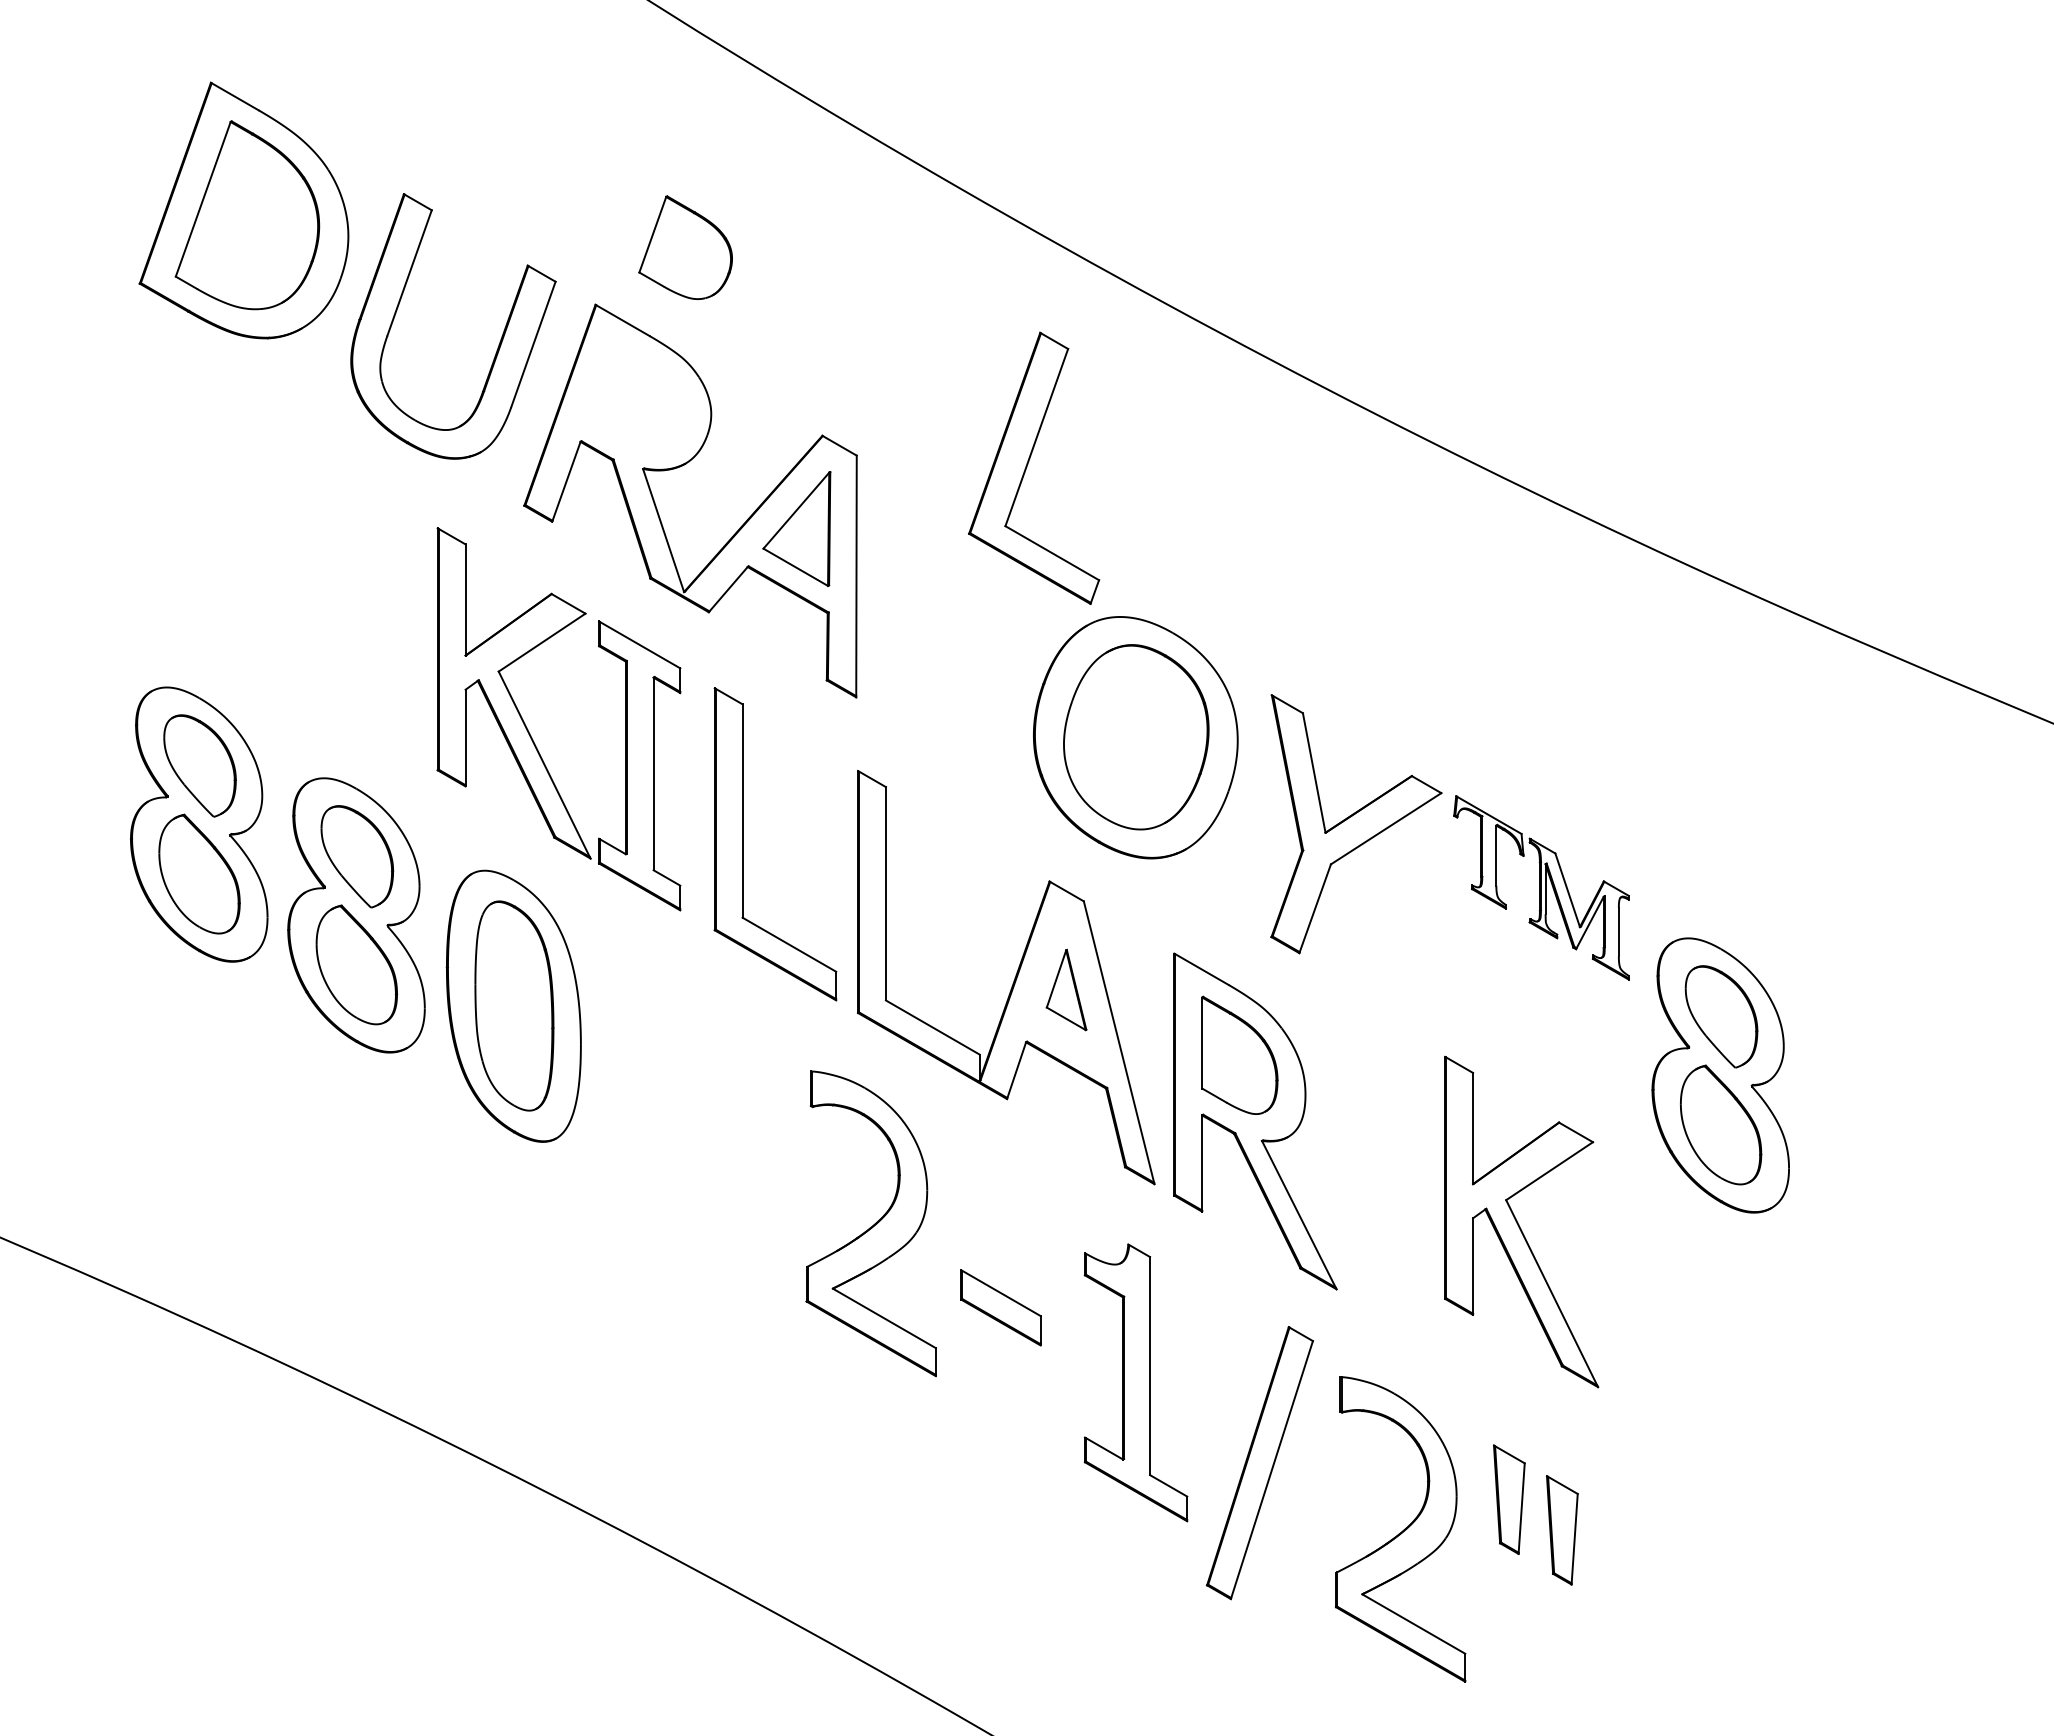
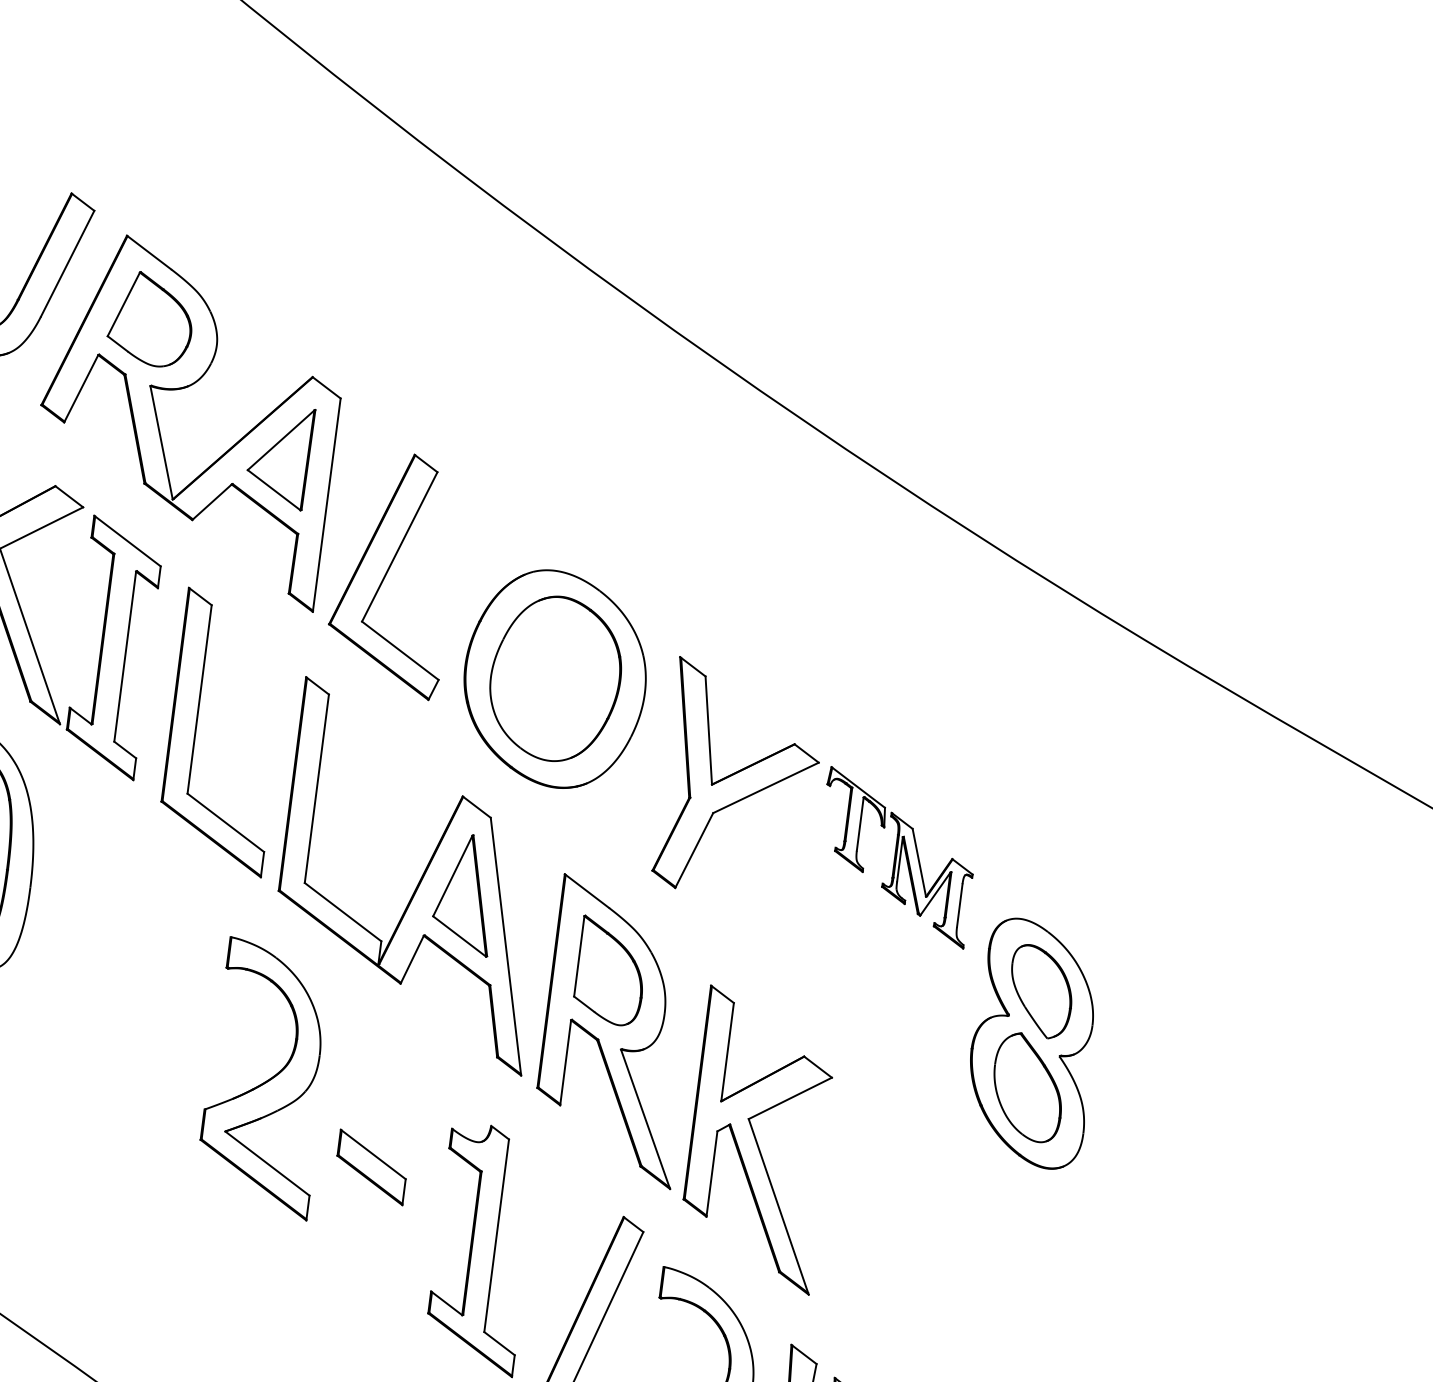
part: (685, 247) -> (151, 319), moved
part: (1028, 464) -> (389, 569), moved
part: (1066, 989) -> (465, 893), size x1.67
part: (1521, 1222) -> (759, 1140), moved

